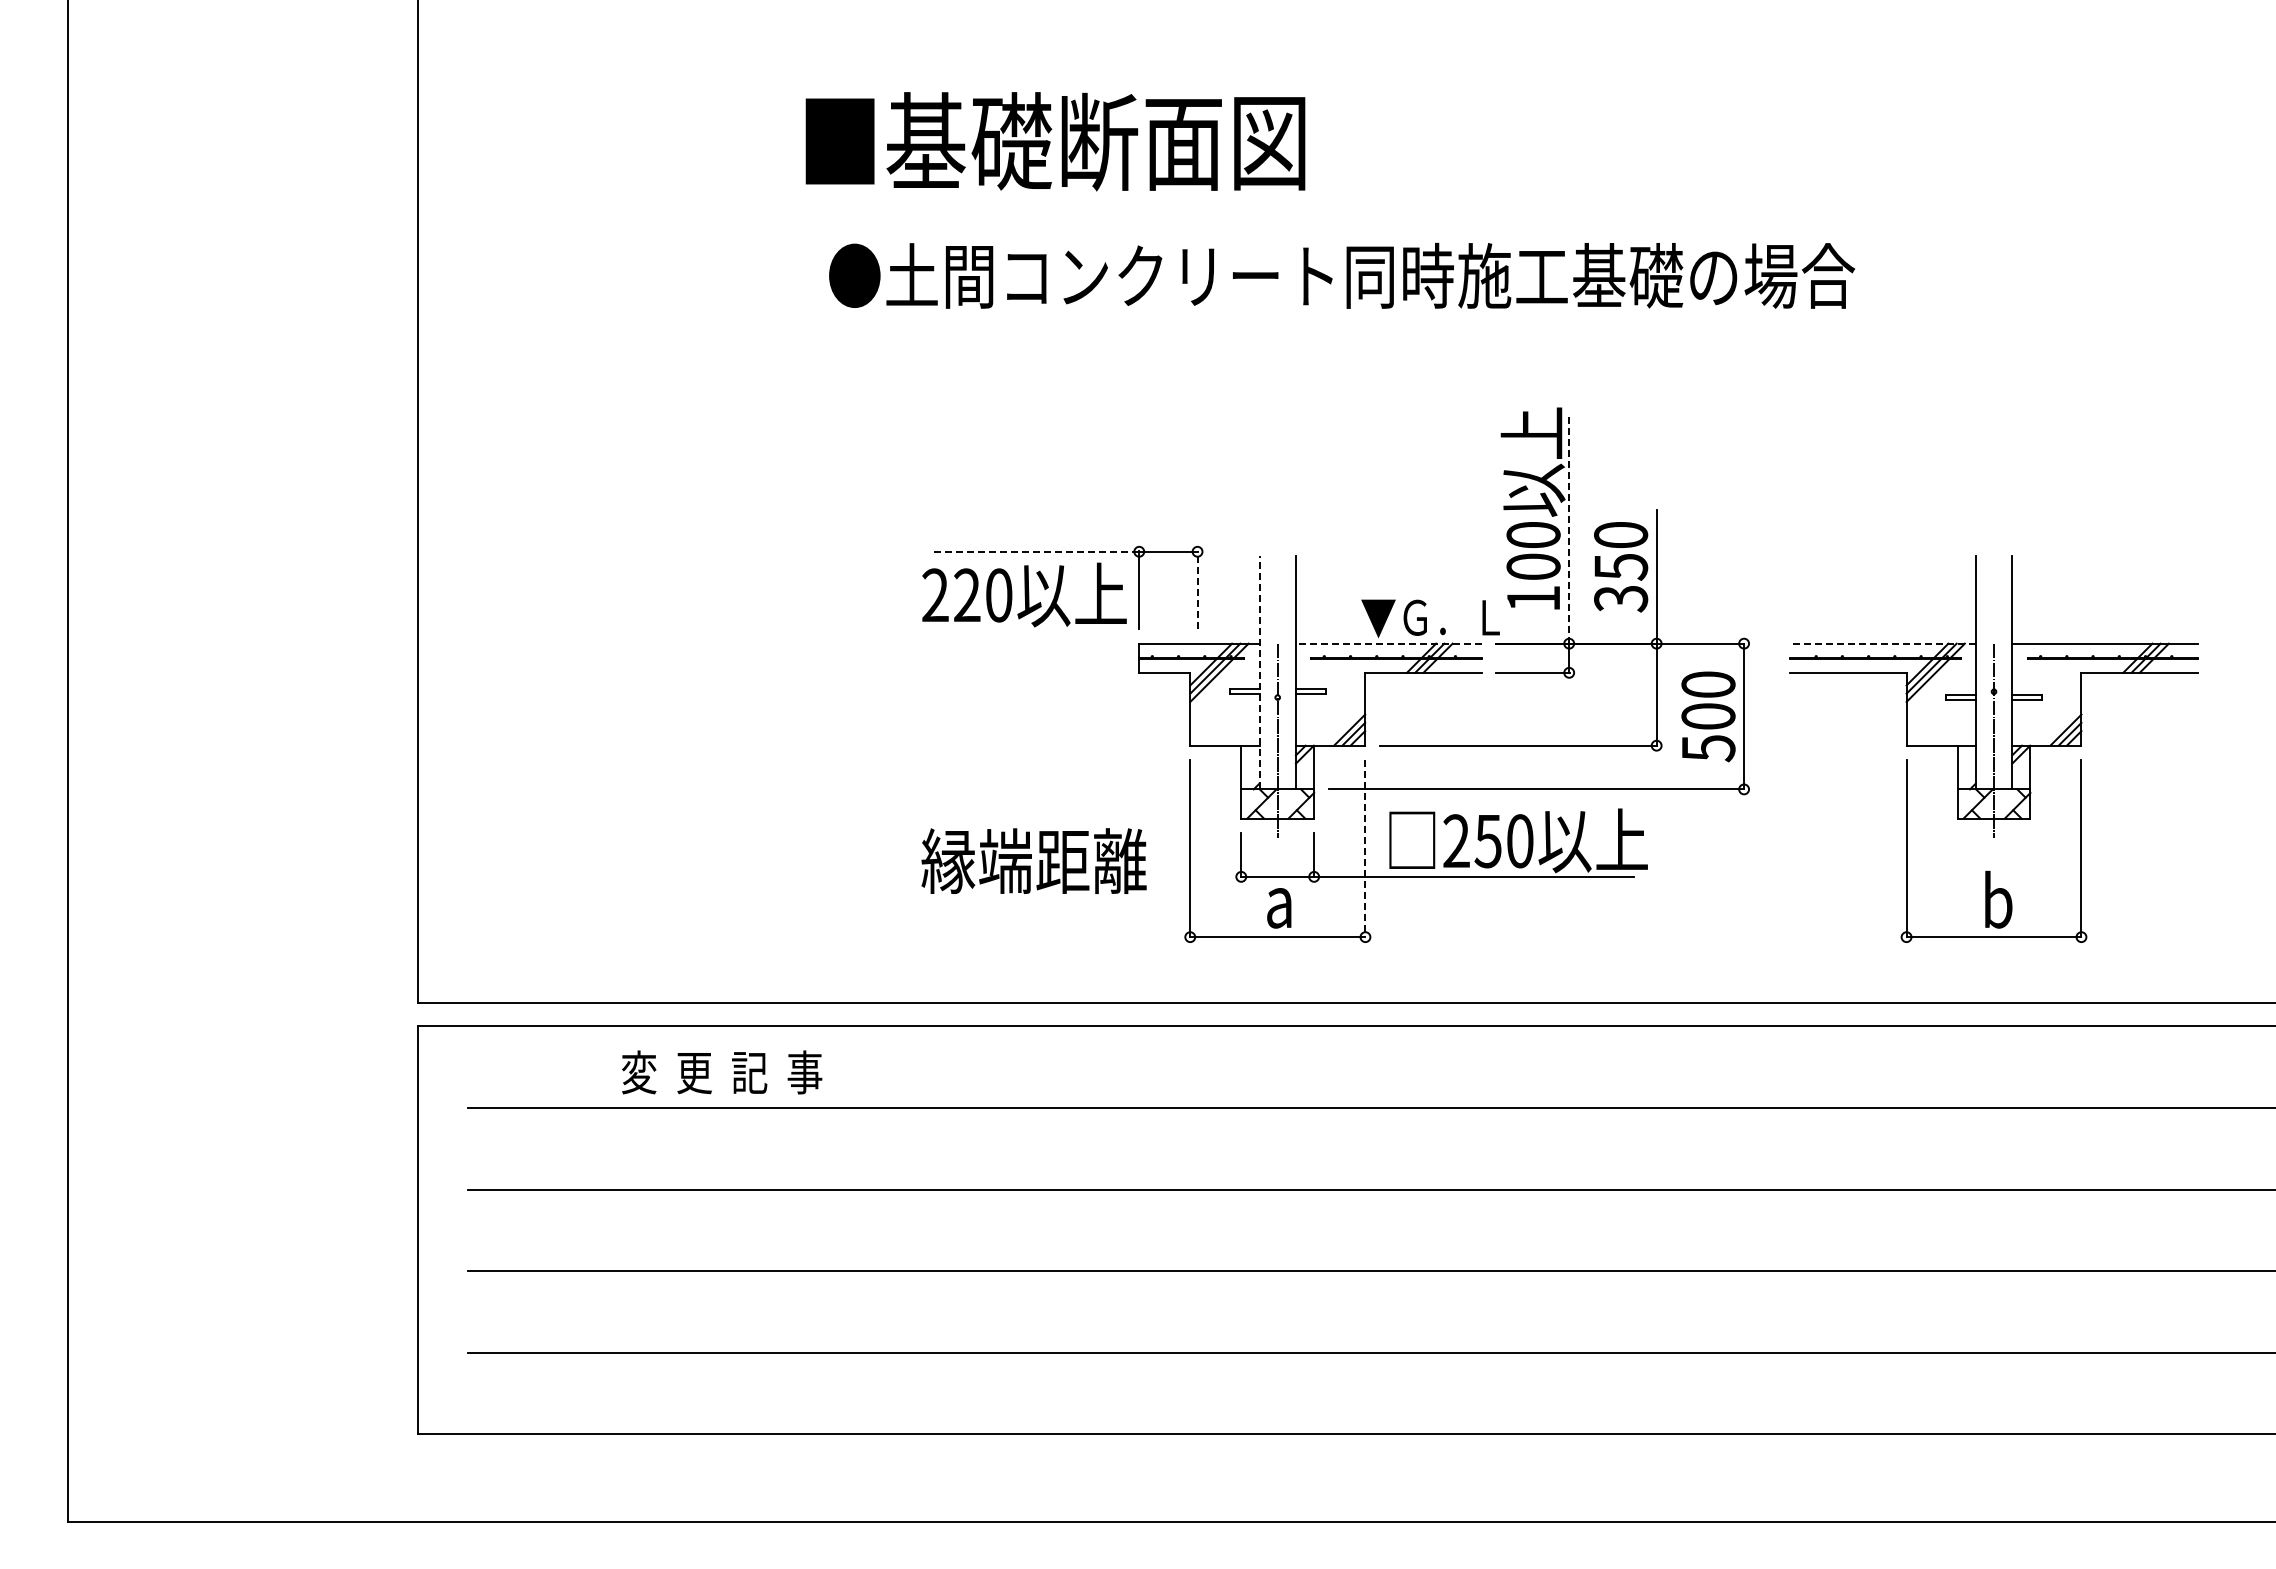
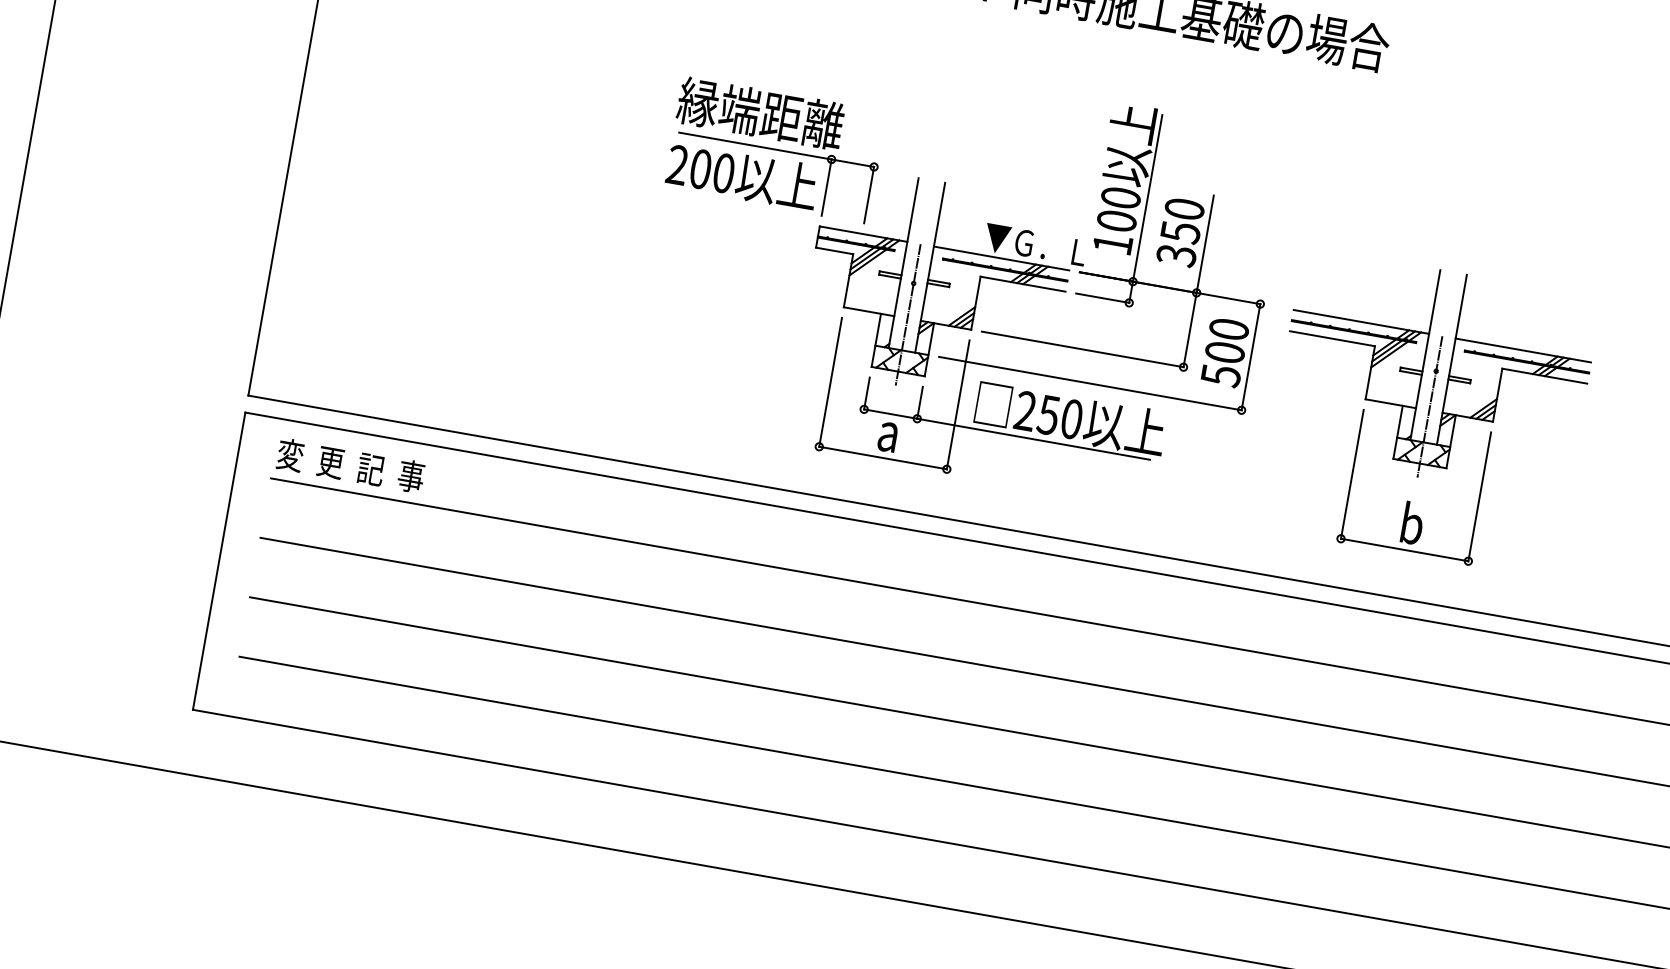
line: (1569, 528) -> (1147, 197), dashed -> solid
line: (1034, 551) -> (755, 145), dashed -> solid
line: (1197, 590) -> (869, 195), dashed -> solid
text: (967, 595) -> (700, 169), 220 -> 200
line: (1388, 643) -> (1001, 258), dashed -> solid
line: (1882, 643) -> (1361, 321), dashed -> solid
line: (1259, 672) -> (903, 262), dashed -> solid
line: (1365, 848) -> (958, 404), dashed -> solid
text: (1033, 860) -> (760, 112), moved
text: (722, 1072) -> (351, 465), moved

